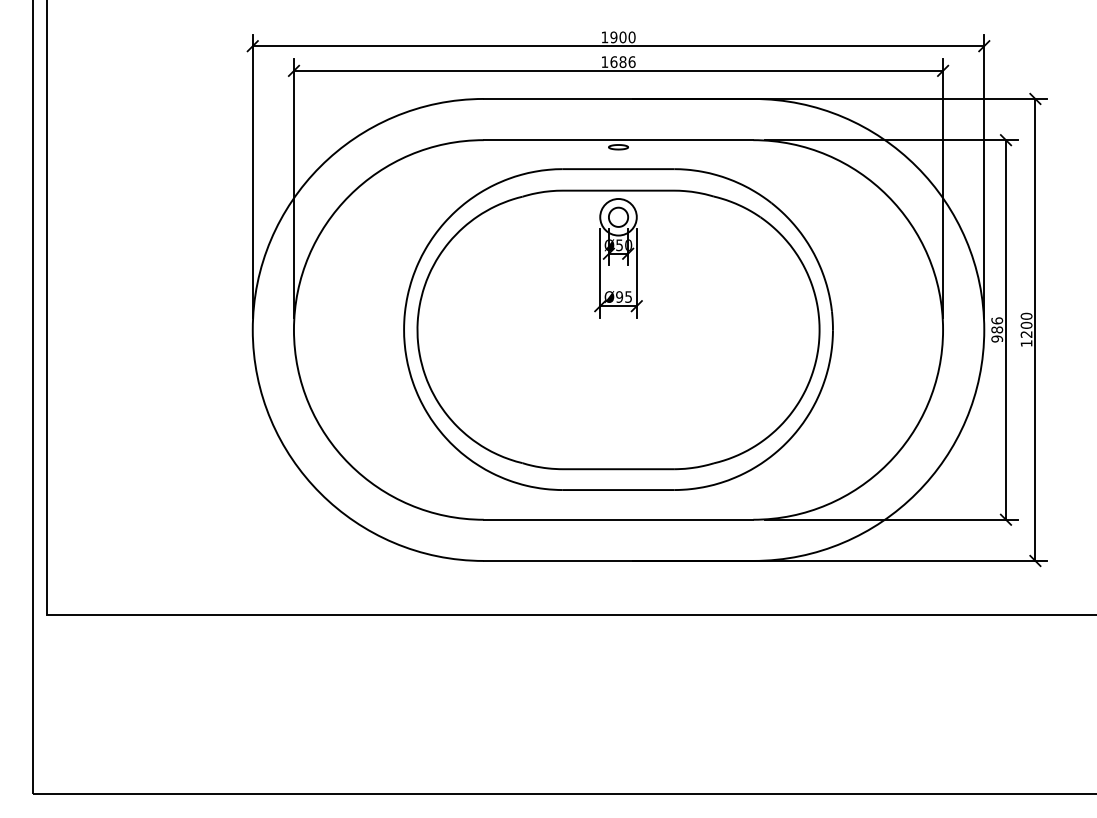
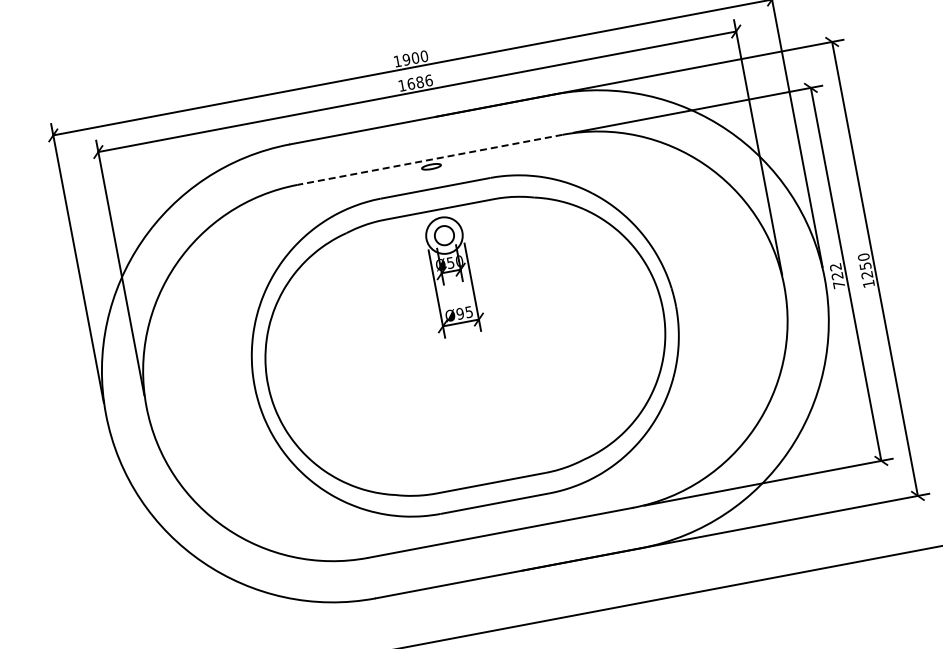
line: (618, 140) -> (430, 160), solid -> dashed
text: (1026, 324) -> (865, 265), 1200 -> 1250
text: (997, 329) -> (837, 275), 986 -> 722

